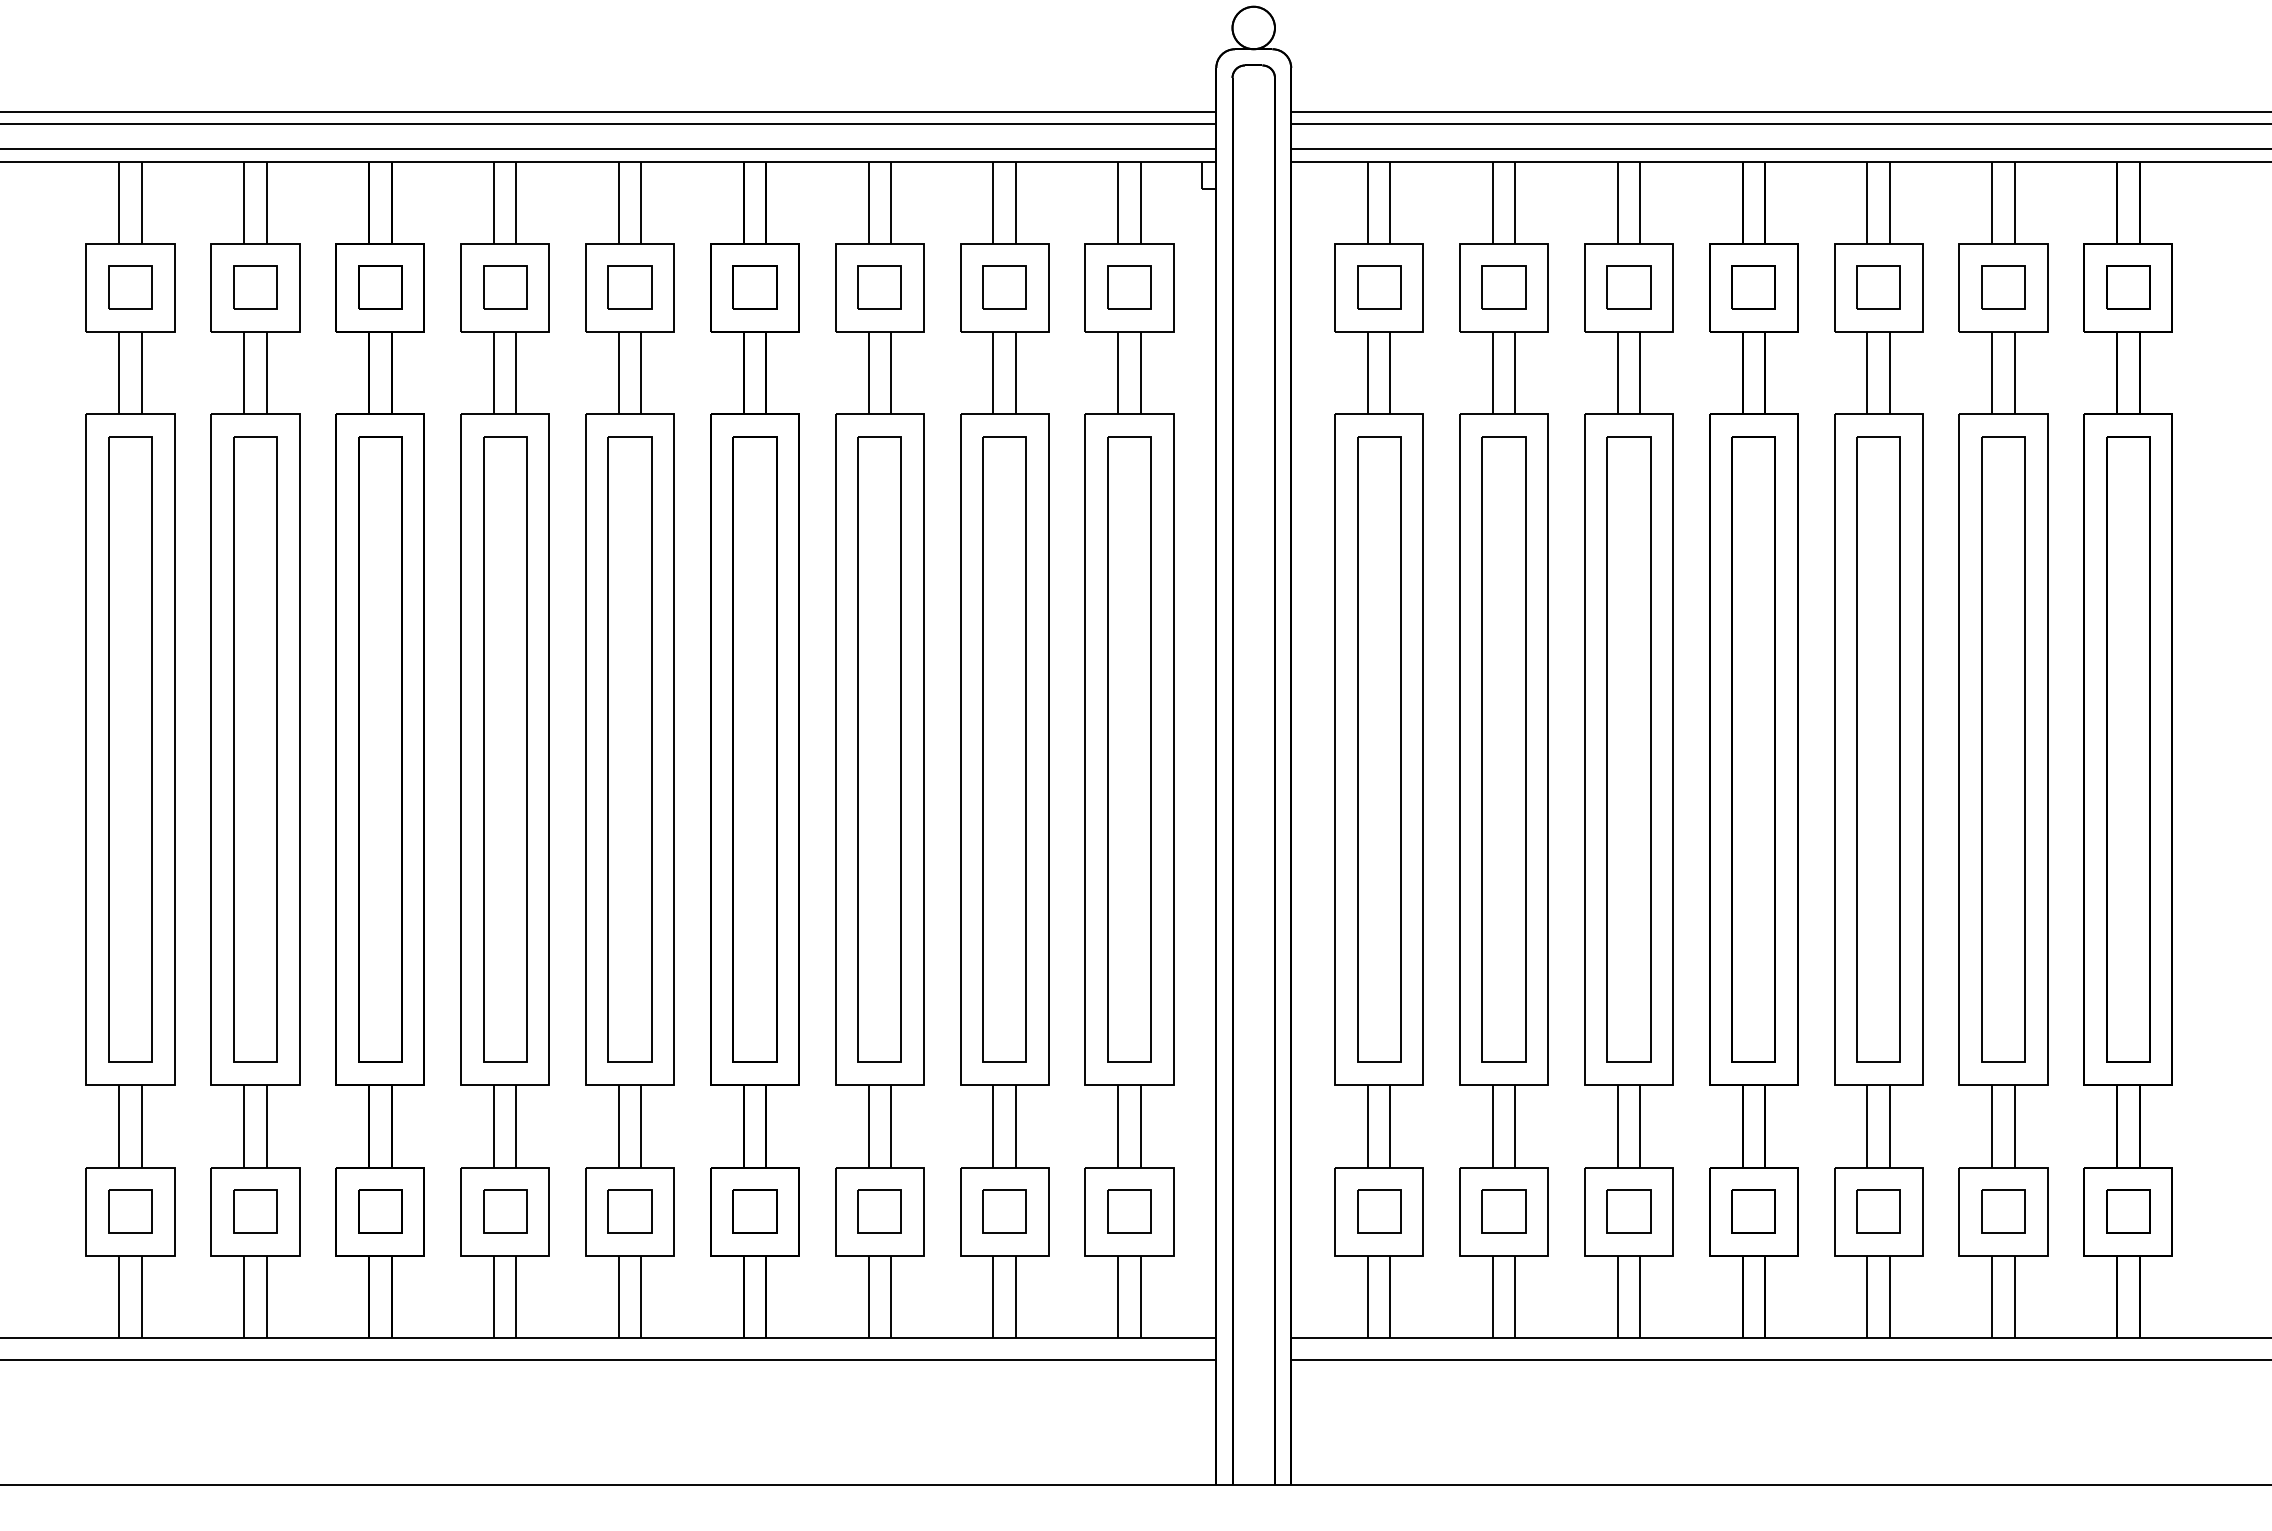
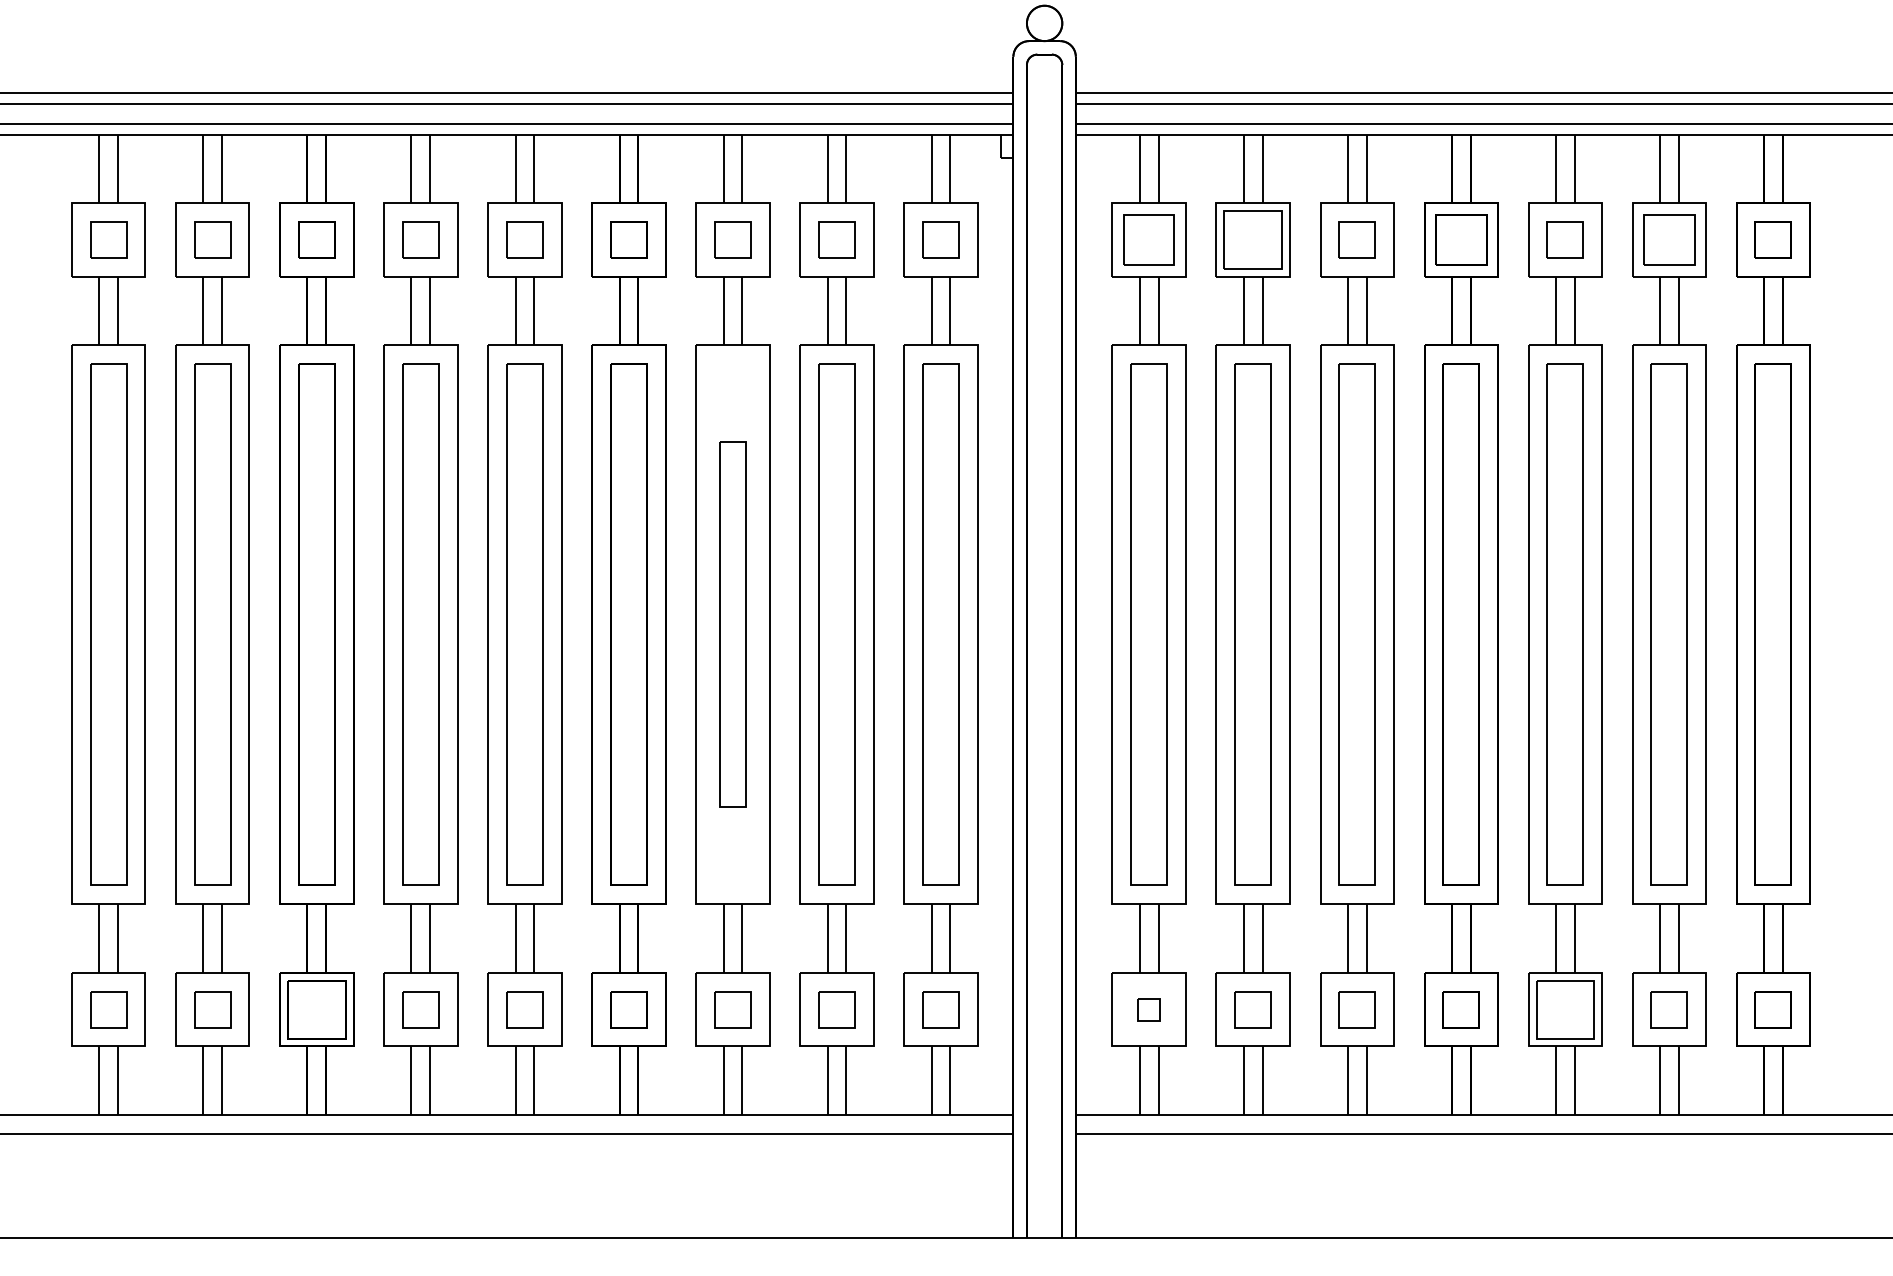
part: (1379, 287) -> (1149, 239), size x1.4
part: (1503, 287) -> (1252, 239), size x1.6
part: (1753, 287) -> (1461, 239), size x1.4
part: (2003, 287) -> (1669, 239), size x1.4
part: (879, 749) -> (732, 624), size x0.7
part: (380, 1211) -> (316, 1009), size x1.6
part: (1379, 1211) -> (1149, 1009), size x0.6
part: (1878, 1211) -> (1565, 1009), size x1.6

